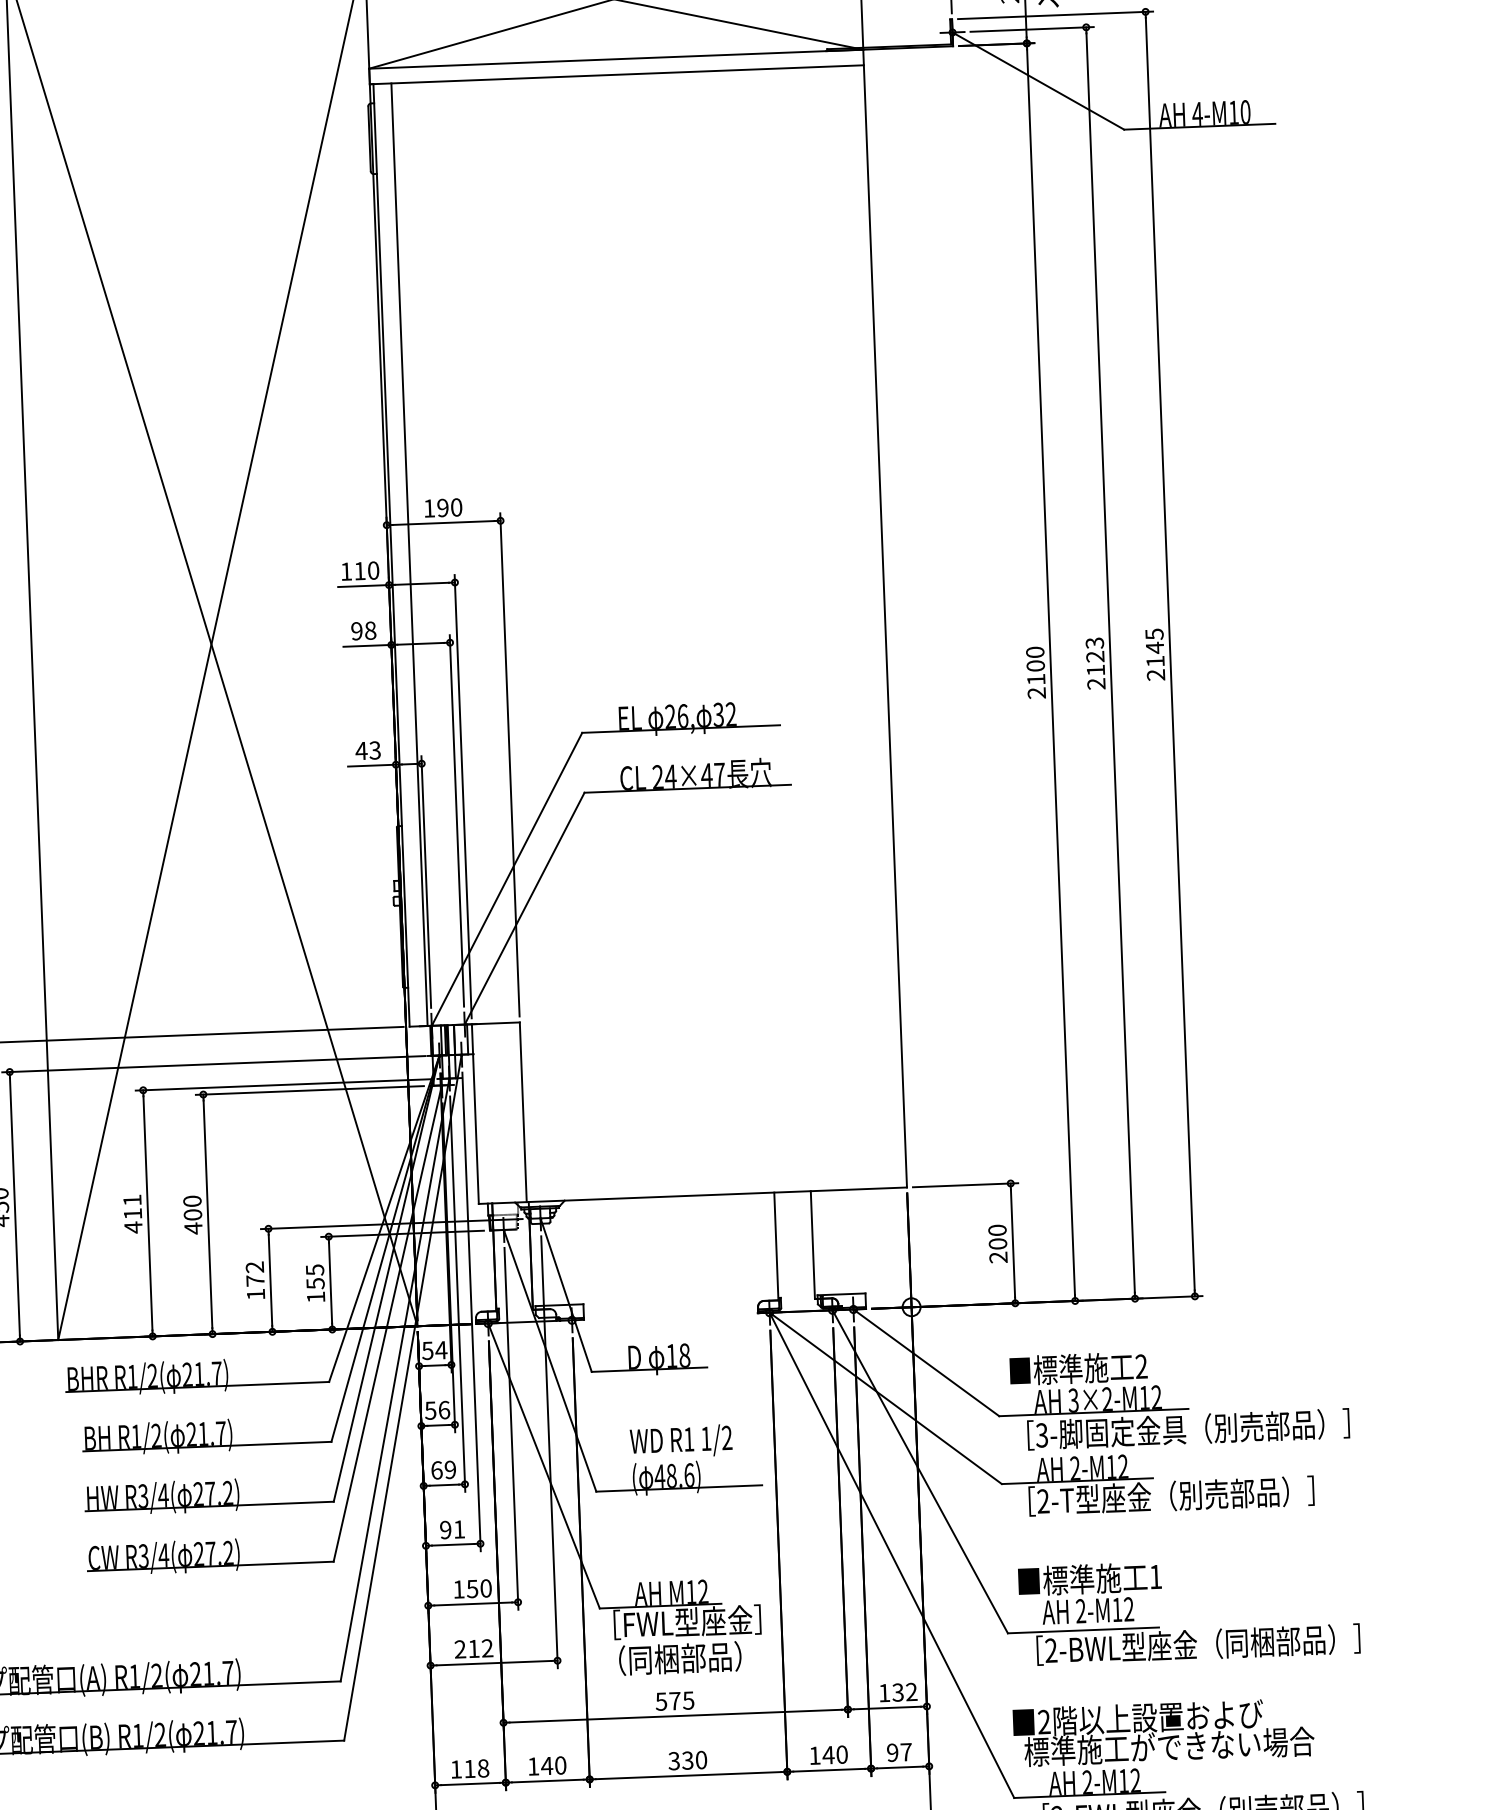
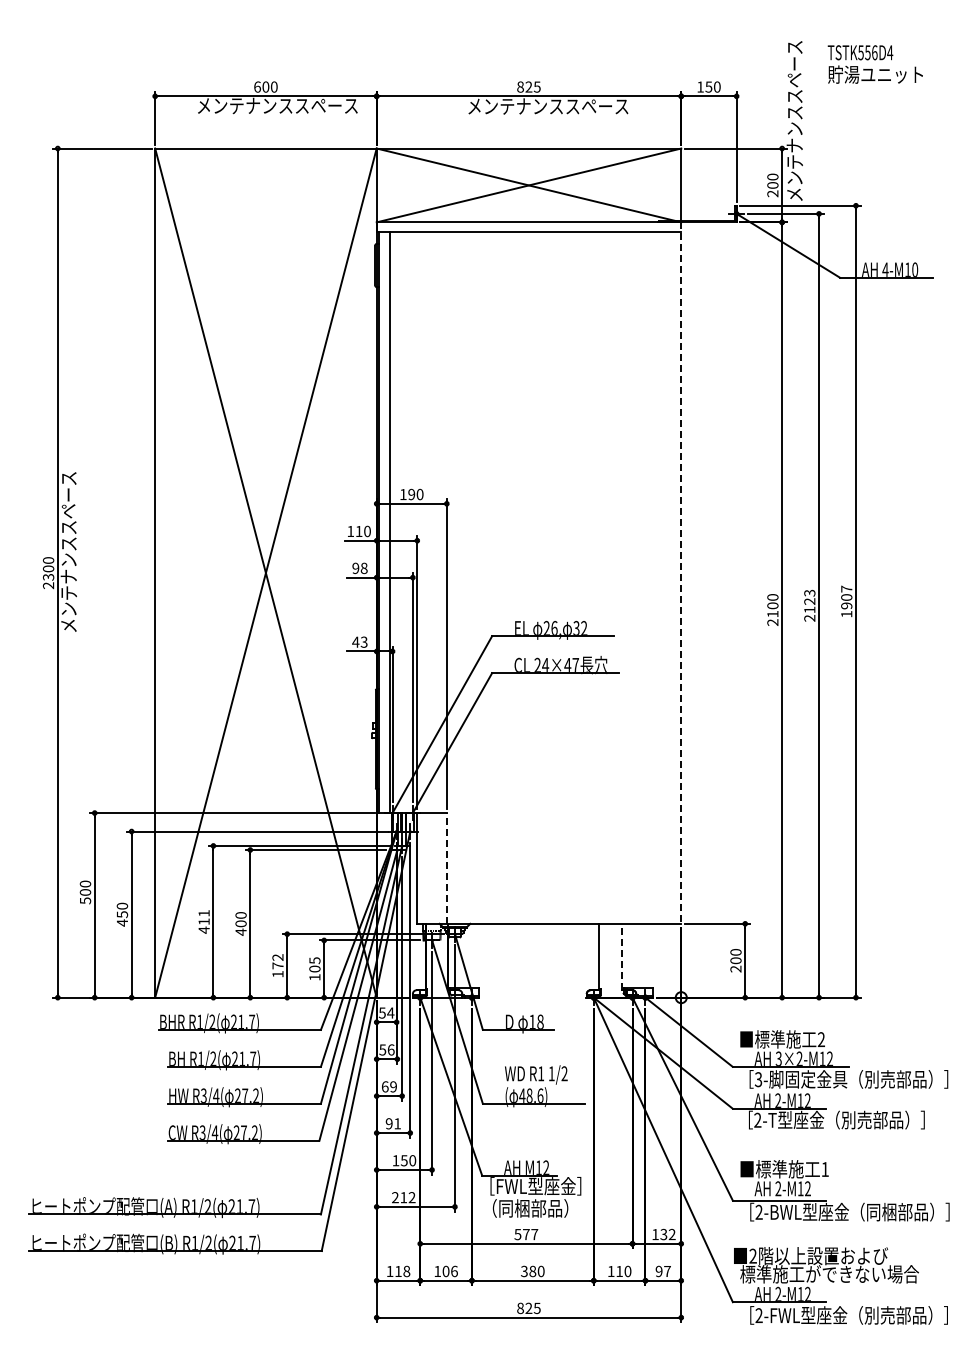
line: (885, 619) -> (681, 573), solid -> dashed
text: (1154, 654) -> (846, 601), 2145 -> 1907
line: (522, 1110) -> (446, 867), solid -> dashed
line: (812, 1244) -> (621, 956), solid -> dashed
text: (314, 1282) -> (314, 968), 155 -> 105
text: (688, 1700) -> (534, 1234), 575 -> 577
text: (828, 1755) -> (619, 1271), 140 -> 110
text: (687, 1760) -> (532, 1271), 330 -> 380
text: (552, 1765) -> (449, 1271), 140 -> 106

